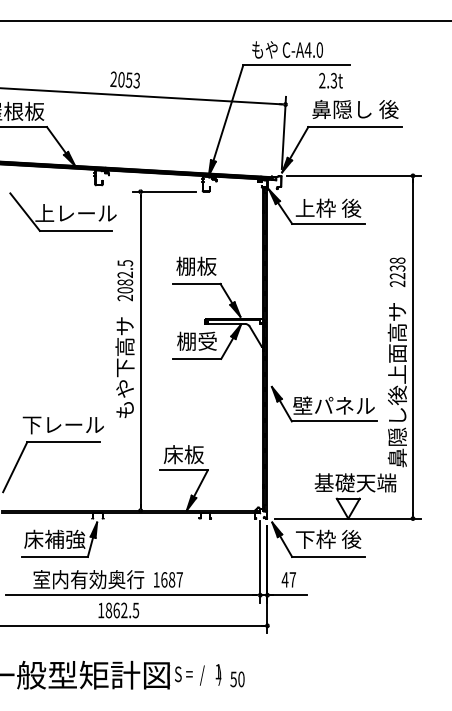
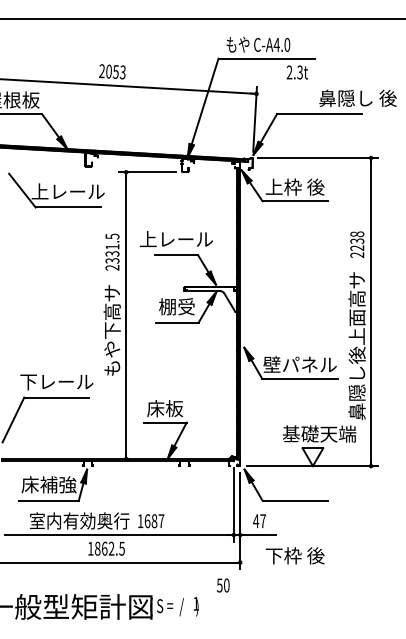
text: (355, 109) -> (358, 98), moved
text: (196, 265) -> (176, 238), 棚板 -> 上レール
text: (125, 282) -> (112, 253), 2082.5 -> 2331.5
text: (328, 538) -> (295, 555), moved
text: (237, 679) -> (223, 585), moved

